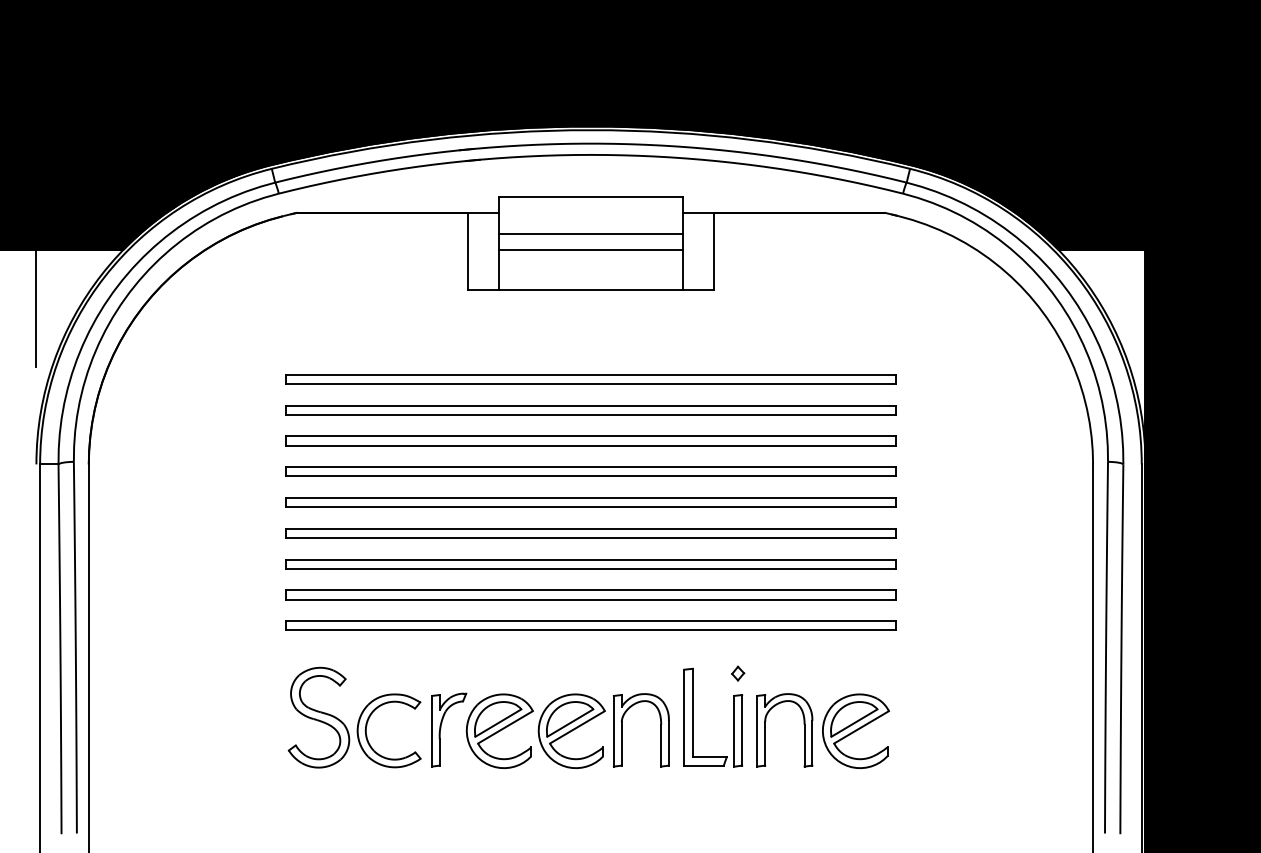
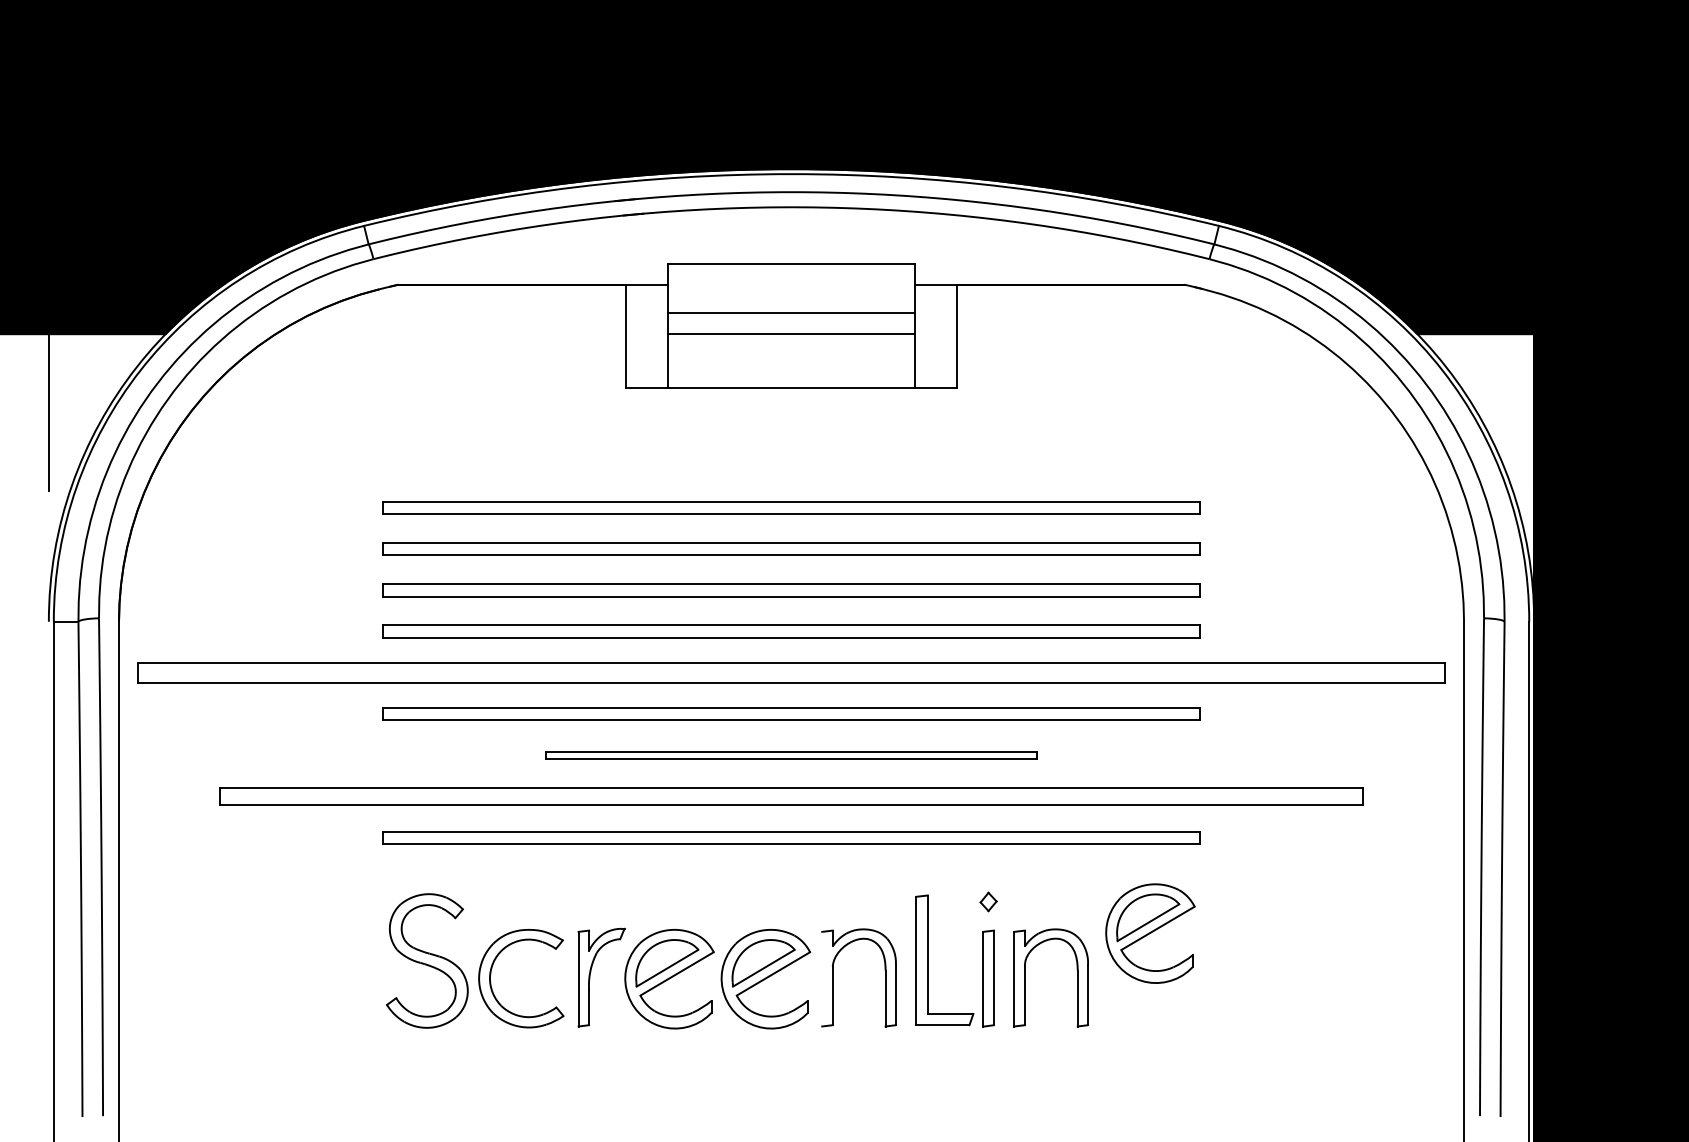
part: (590, 502) -> (790, 672), size x1.6
part: (590, 564) -> (790, 755), size x0.6
part: (590, 594) -> (790, 796), size x1.4
line: (613, 730) -> (821, 978), removed
part: (855, 730) -> (1149, 932), moved

